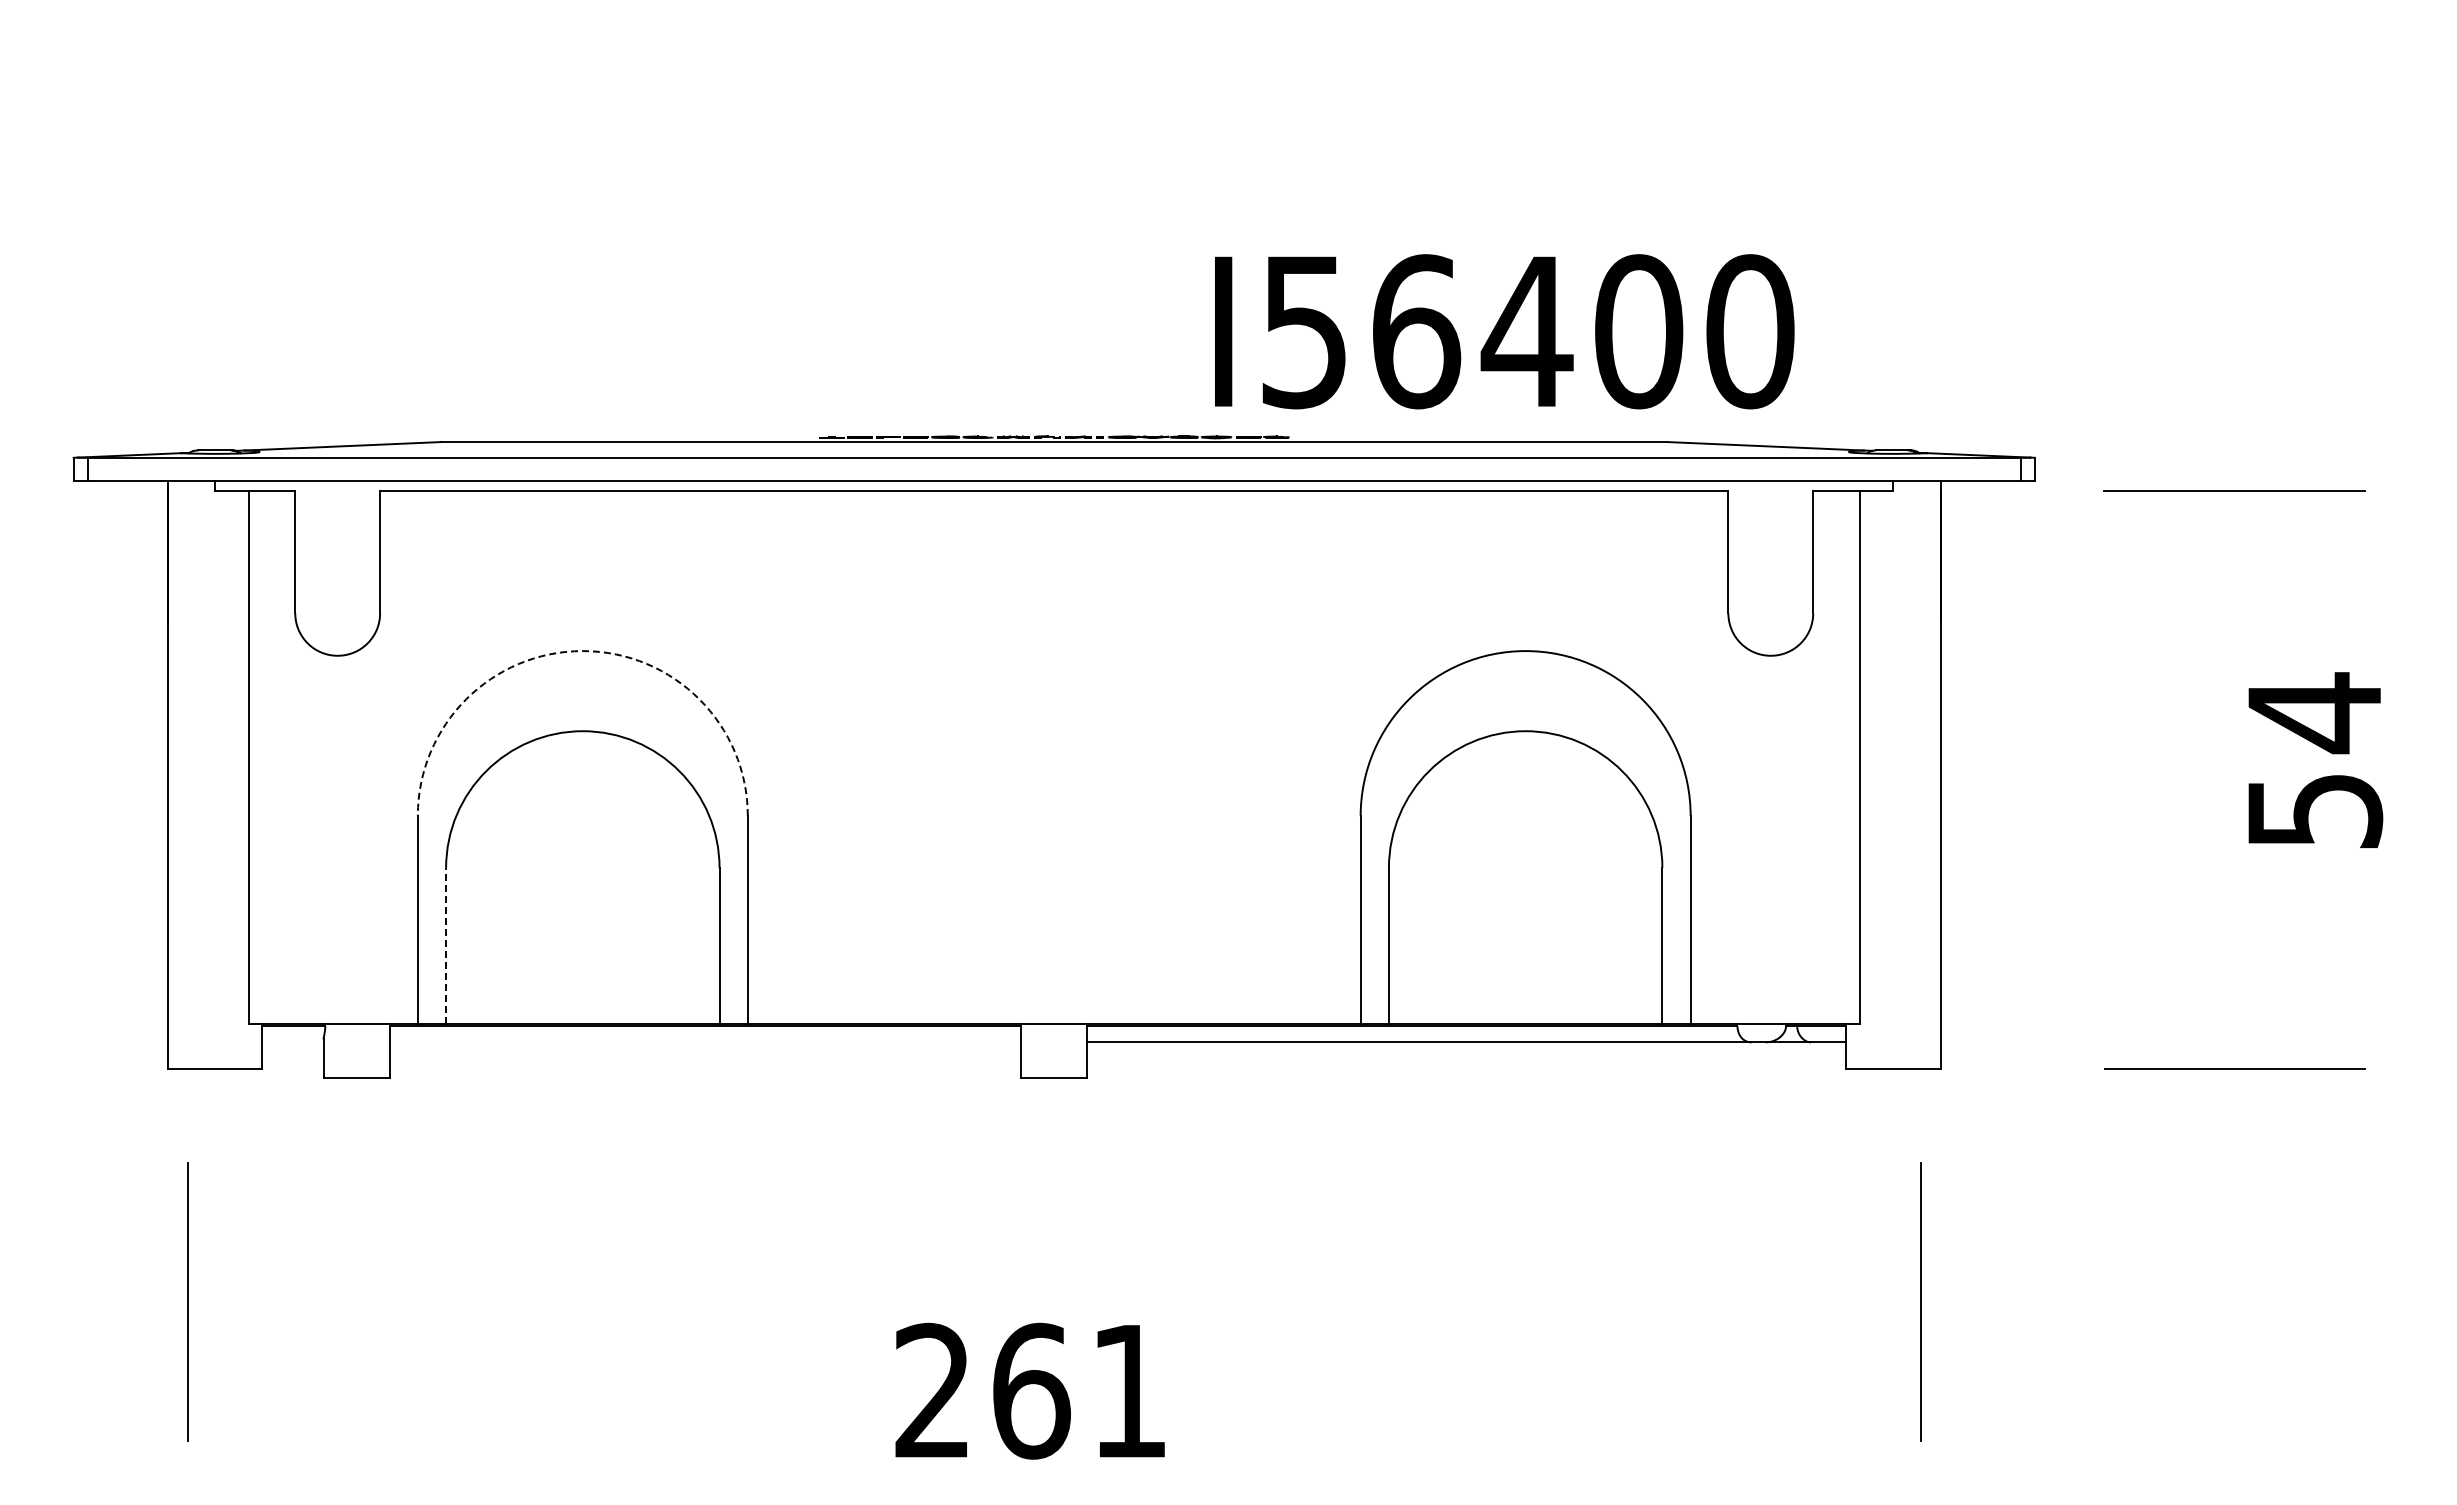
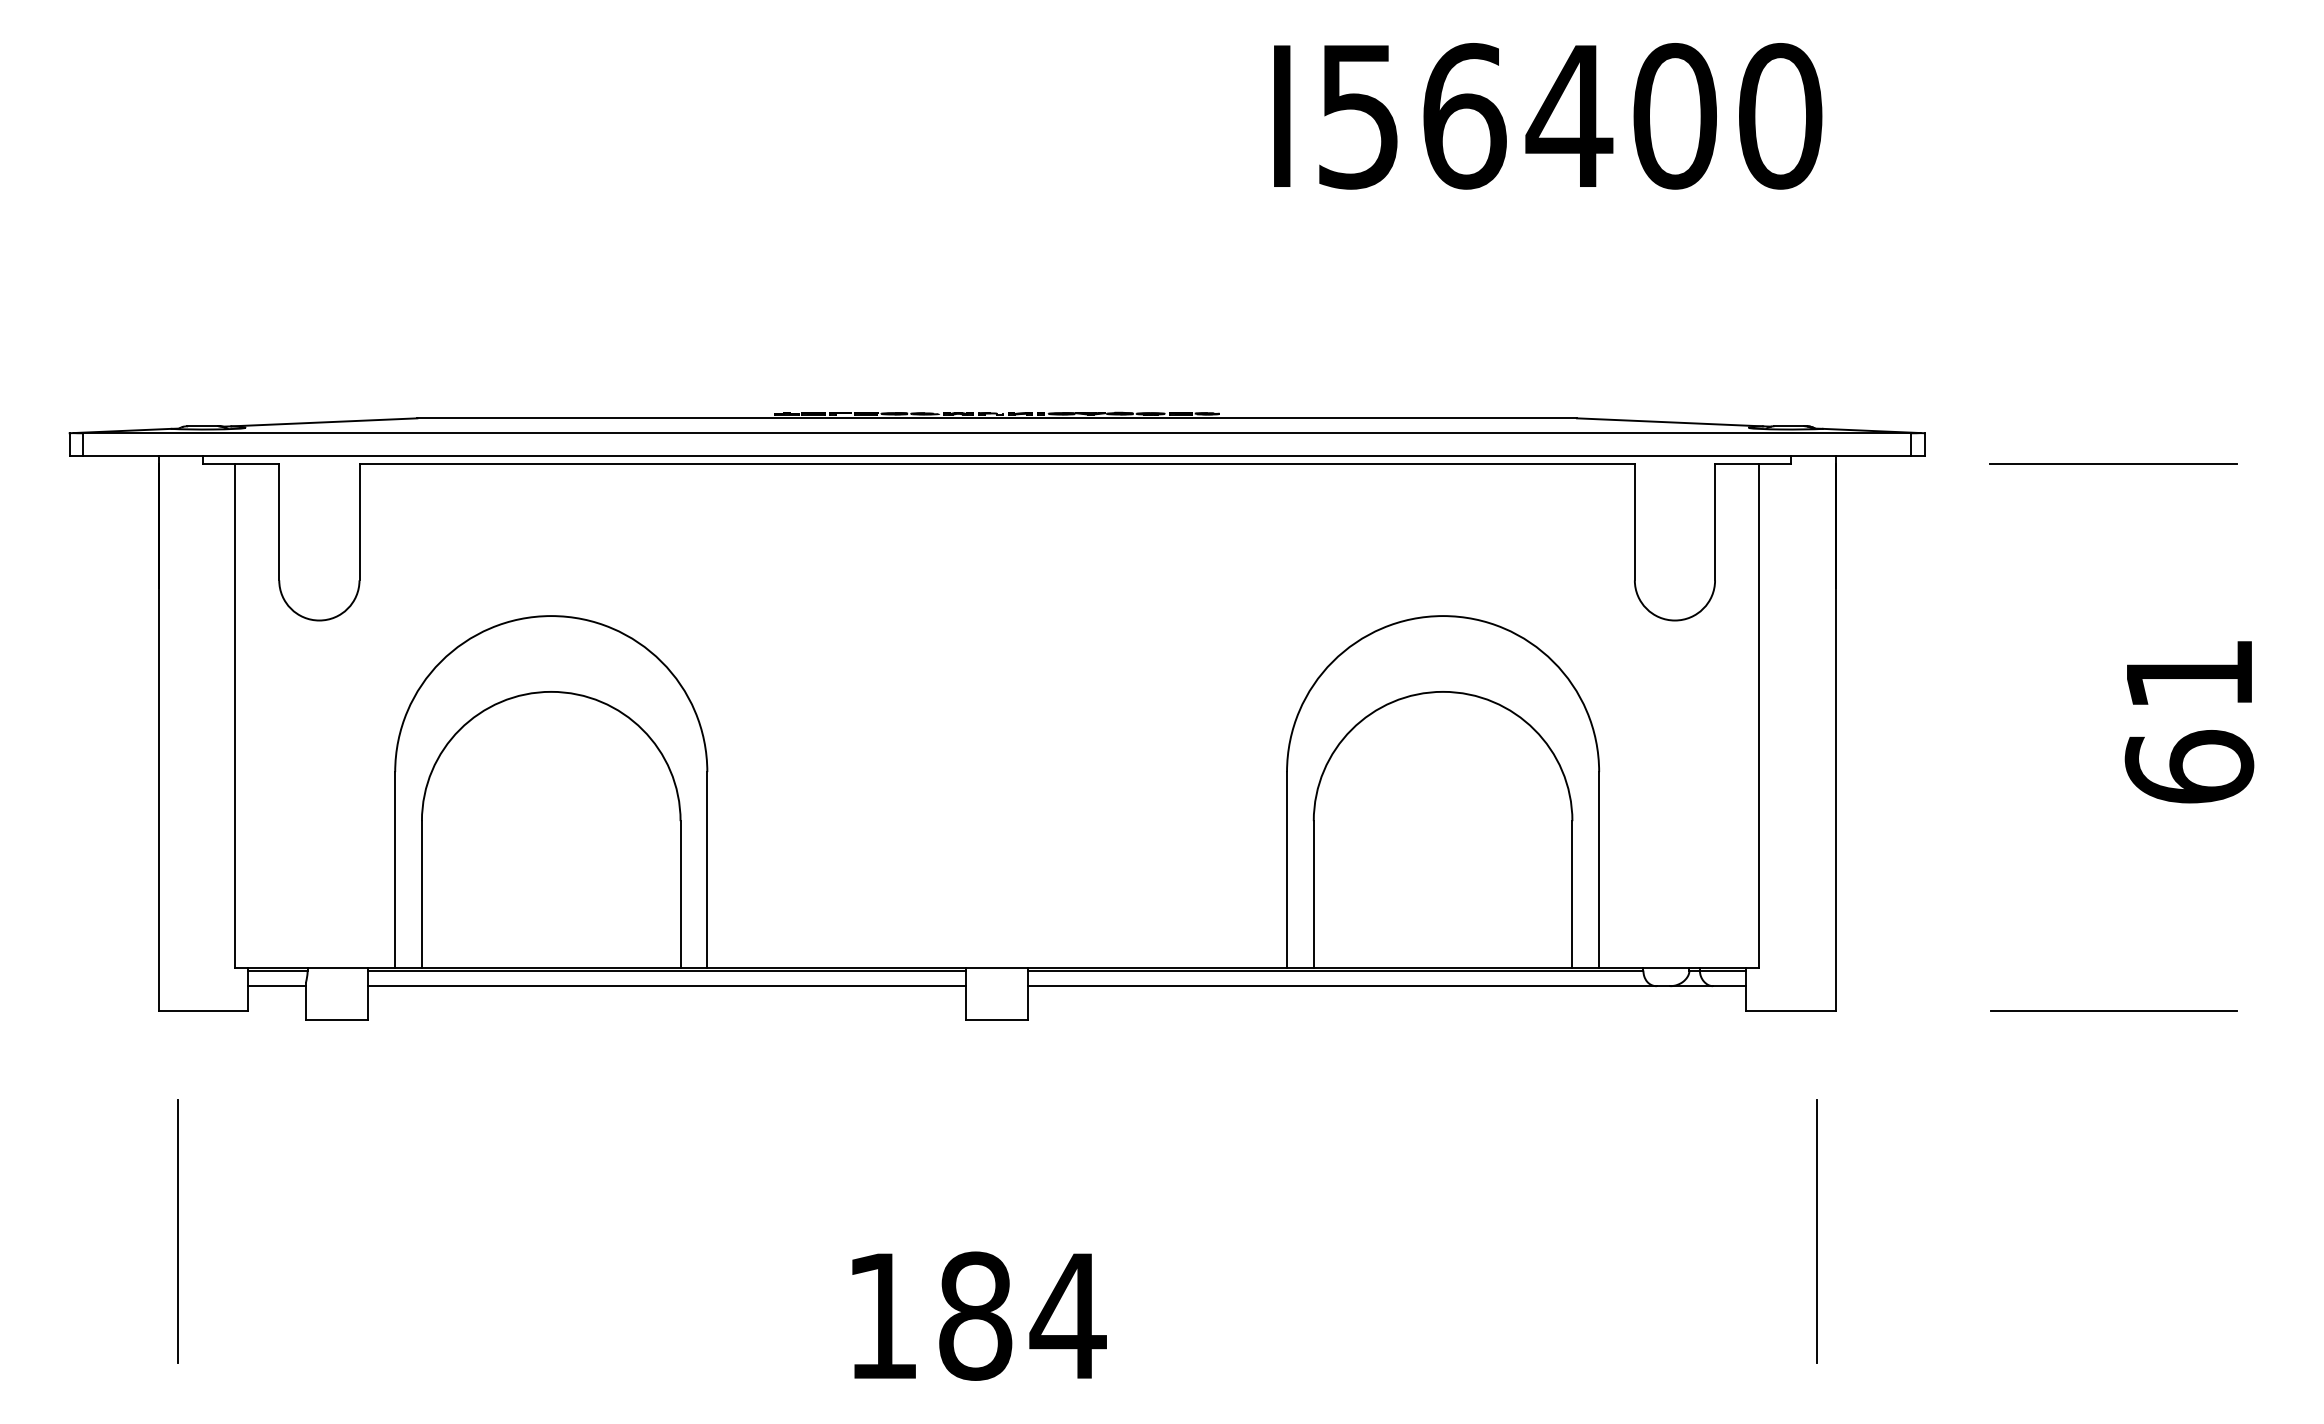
text: (1504, 331) -> (1547, 116), moved
arc: (582, 651) -> (550, 616), dashed -> solid
text: (2314, 760) -> (2189, 719), 54 -> 61
line: (446, 945) -> (422, 894), dashed -> solid
line: (292, 1042) -> (276, 986), added
line: (705, 1042) -> (667, 986), added
text: (1032, 1390) -> (976, 1315), 261 -> 184

